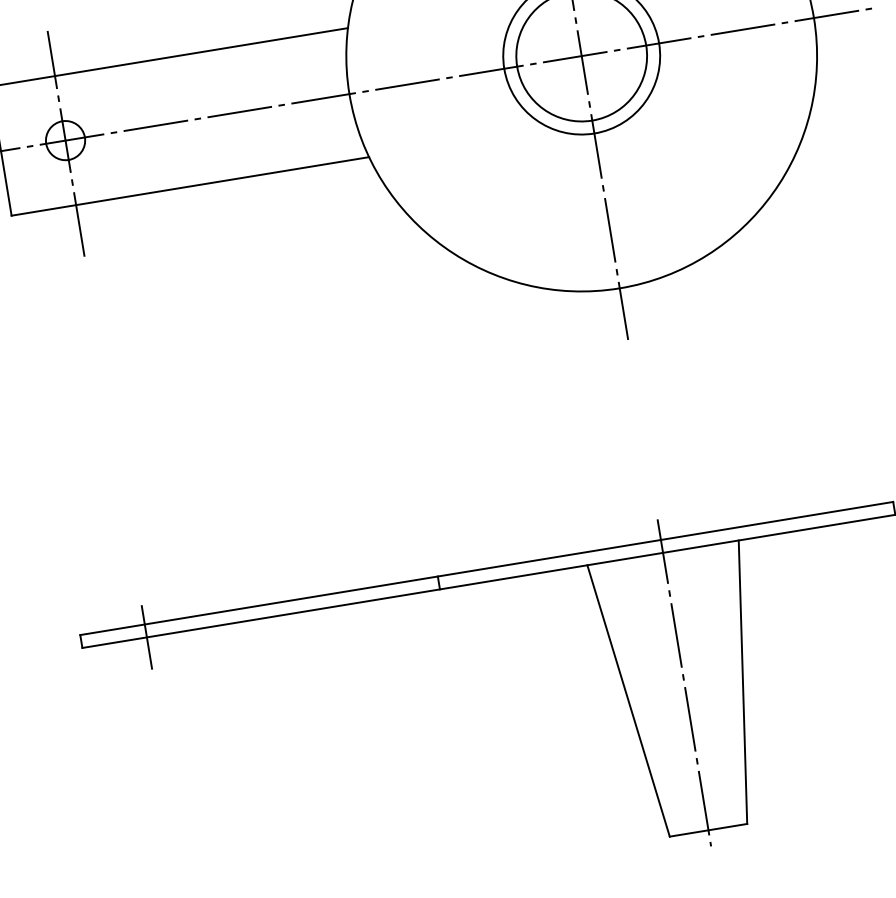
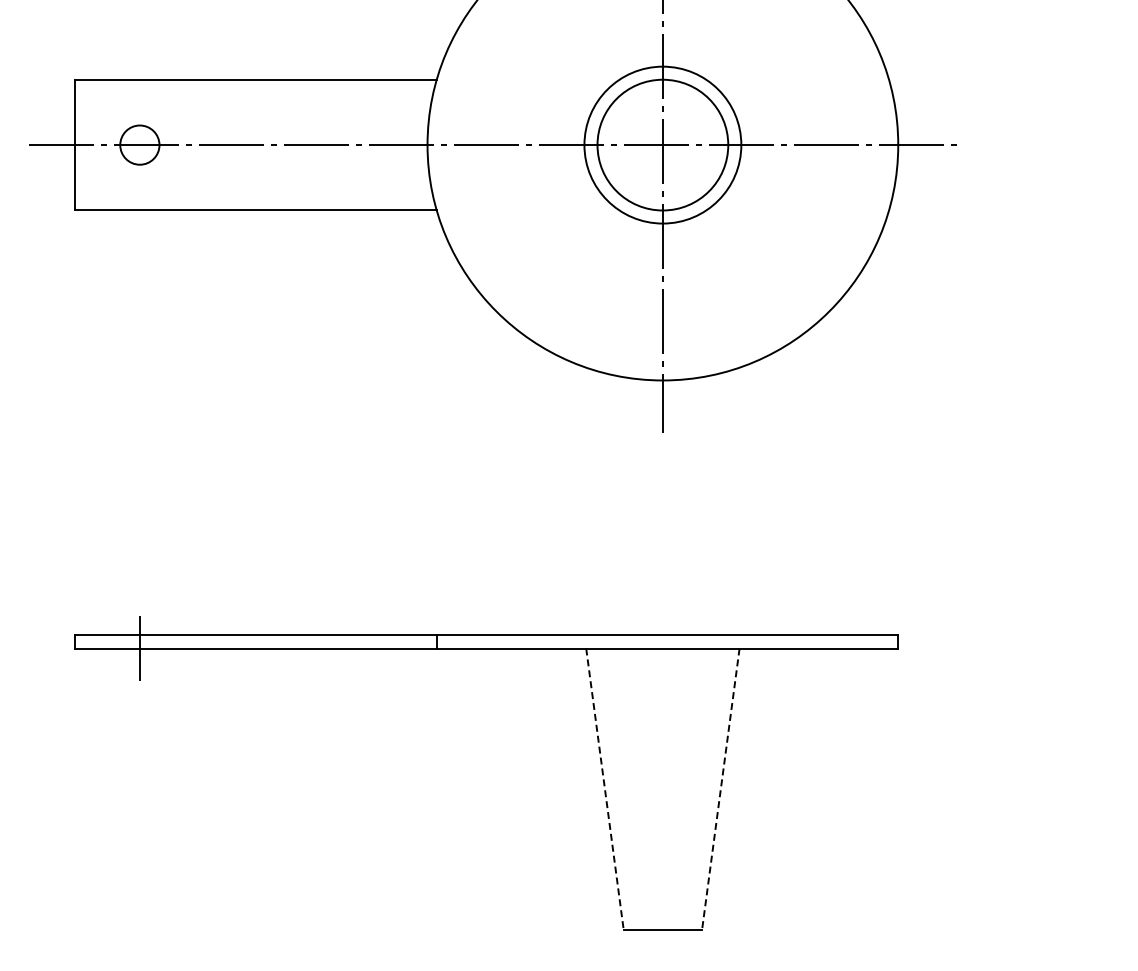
line: (65, 143) -> (139, 147), removed
line: (683, 682) -> (662, 779), removed
line: (742, 682) -> (720, 789), solid -> dashed
line: (628, 701) -> (604, 789), solid -> dashed

